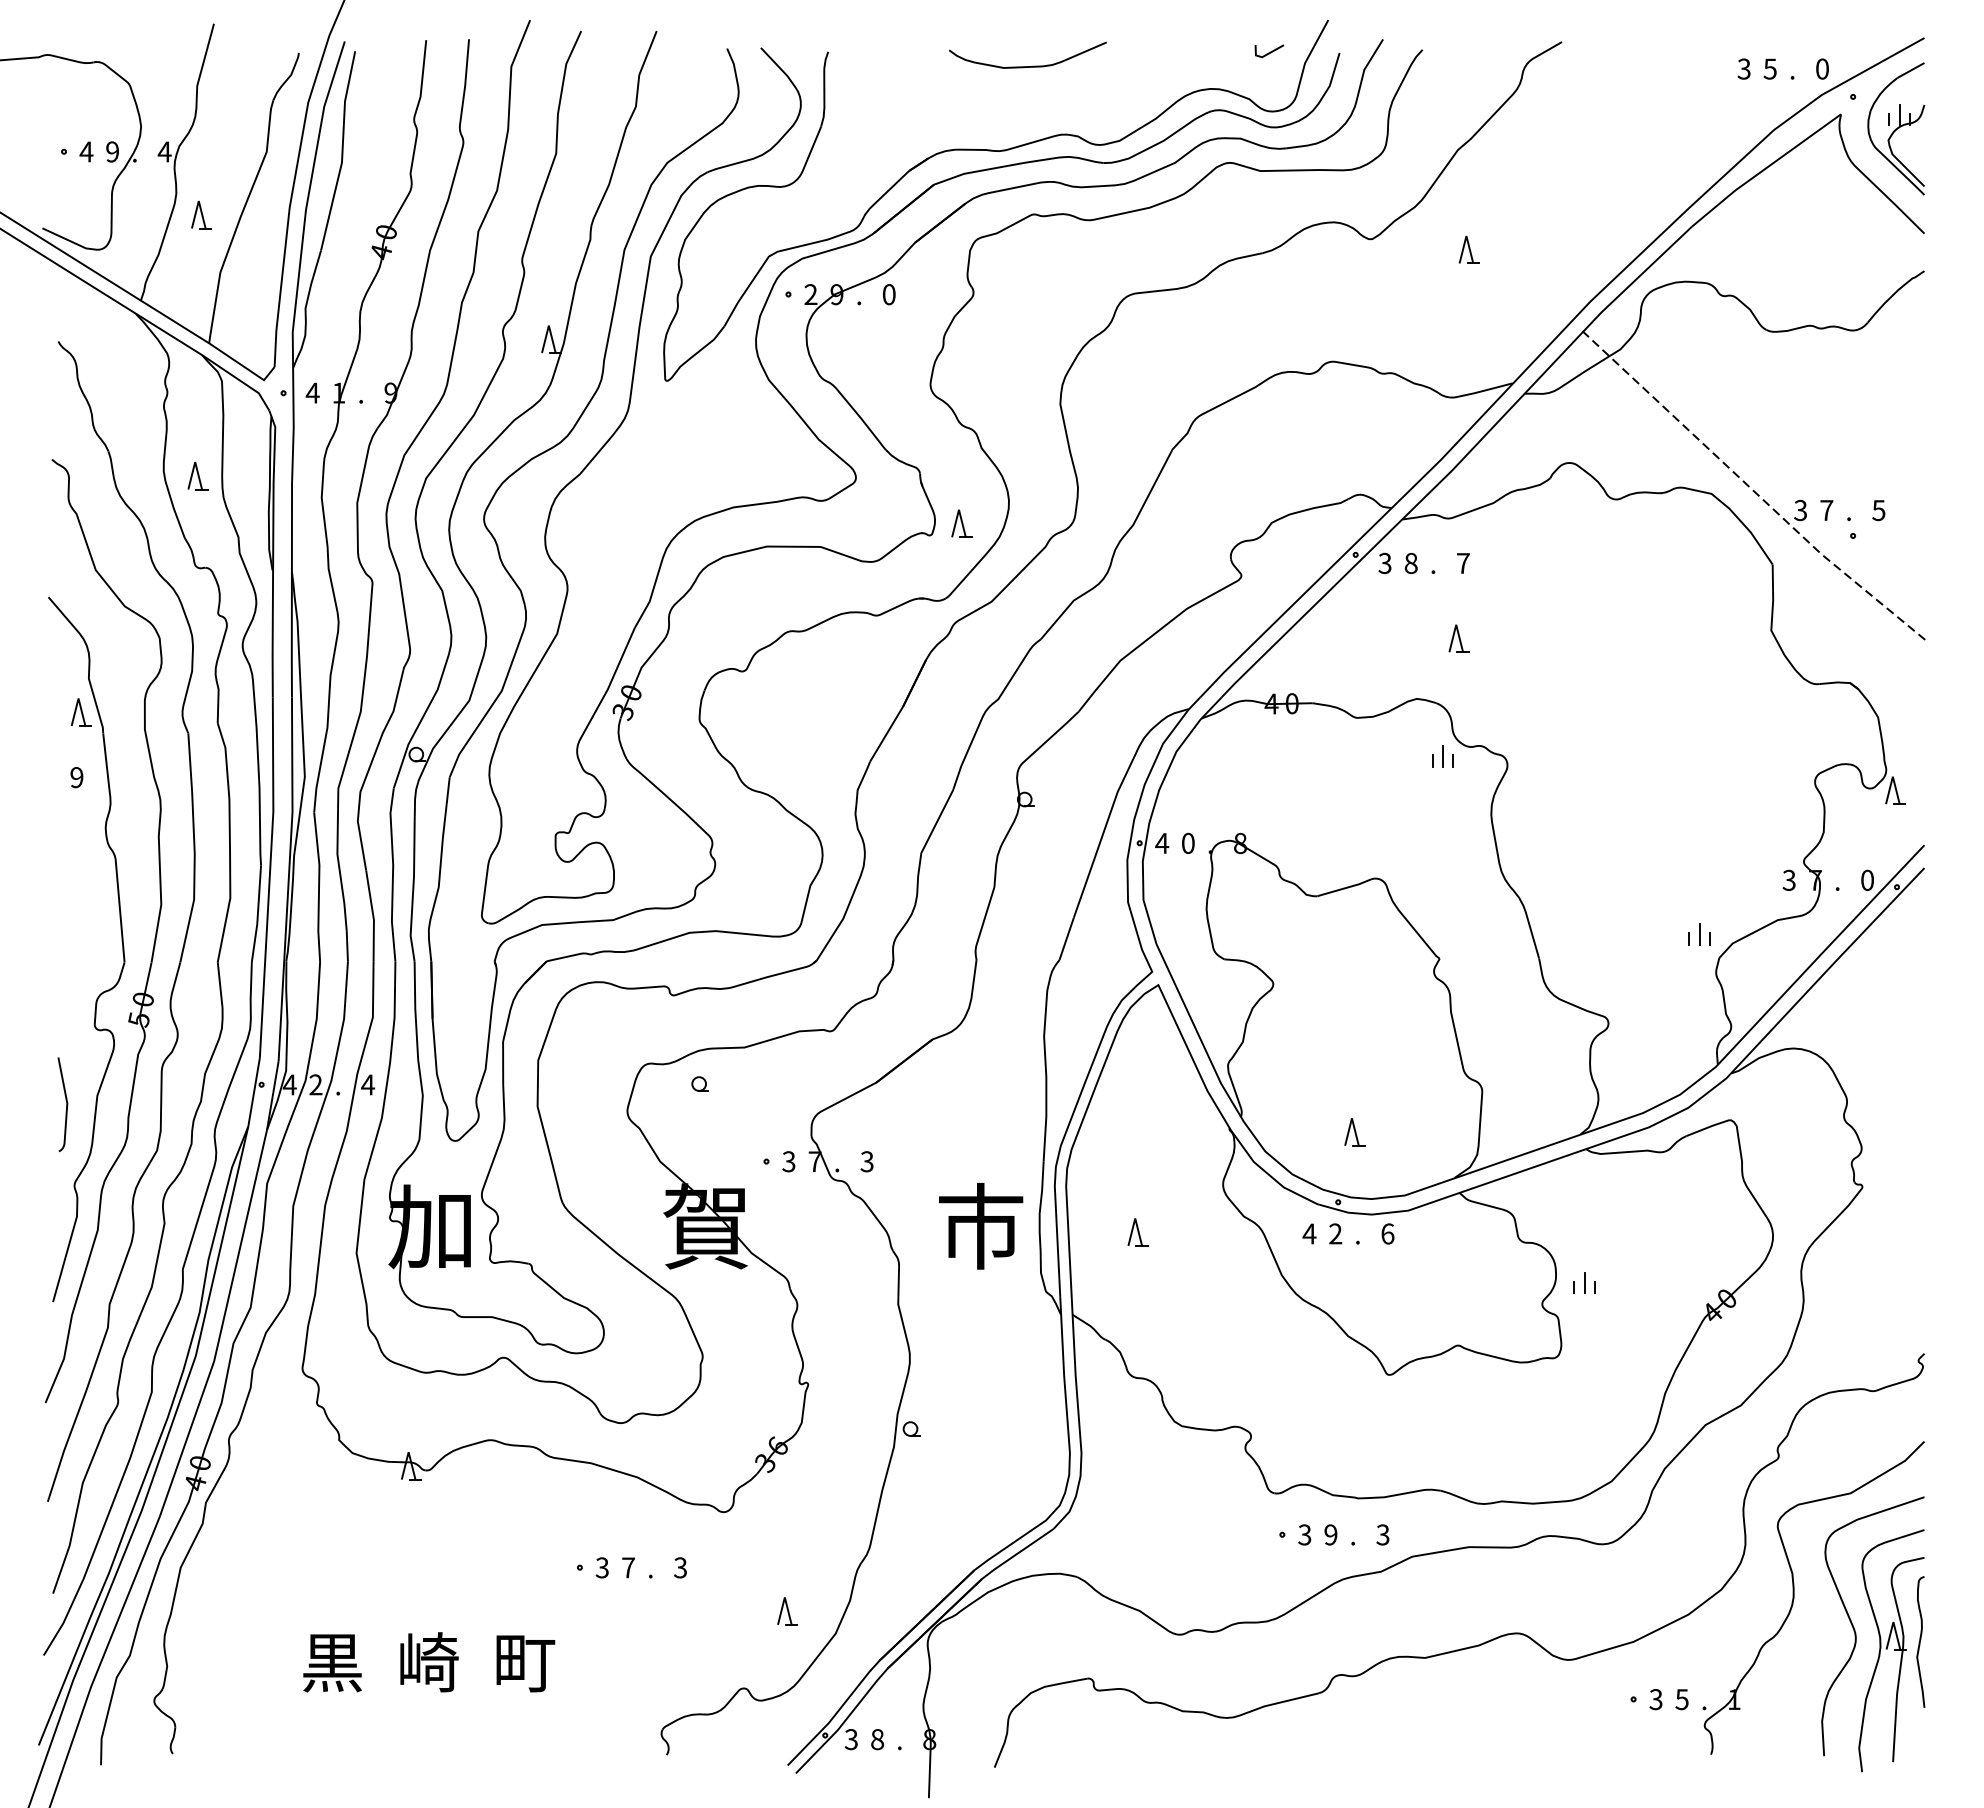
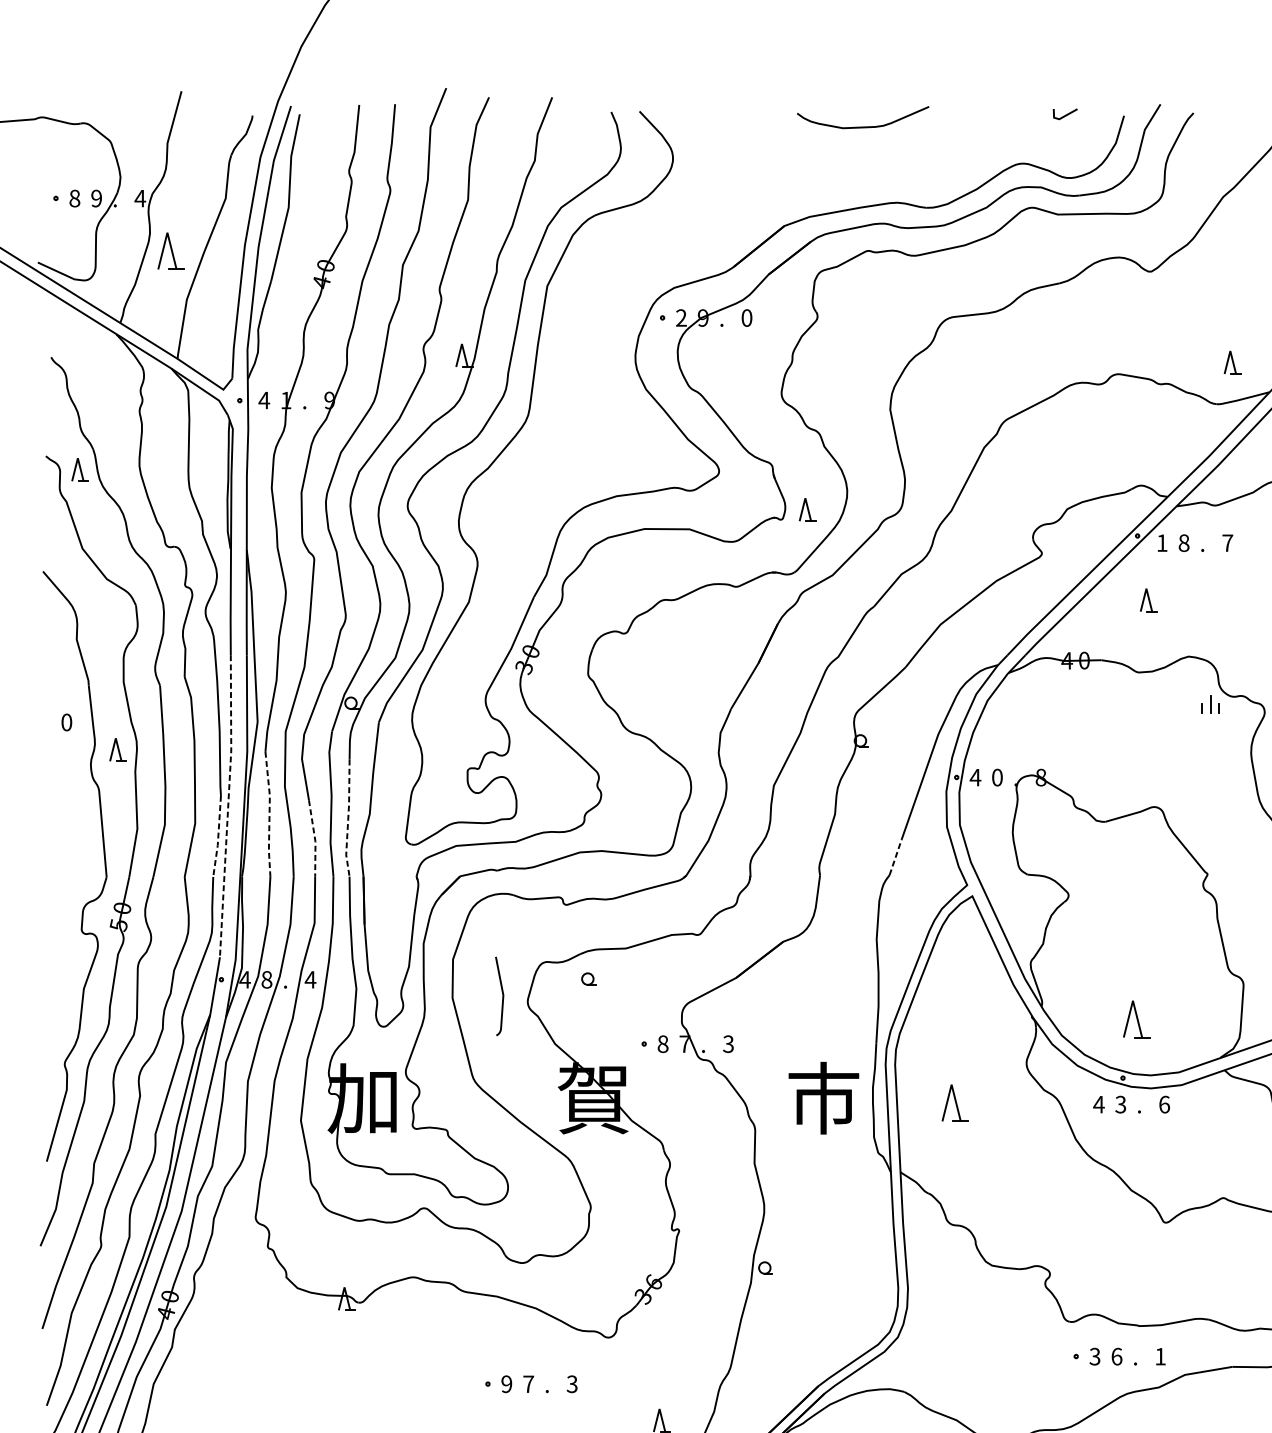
text: (86, 151) -> (74, 198), 4 -> 8
part: (995, 151) -> (835, 198), removed
part: (201, 214) -> (171, 250), size x1.6
part: (1468, 249) -> (1232, 362), moved
part: (197, 475) -> (79, 469), moved
text: (1384, 563) -> (1161, 543), 3 -> 1
part: (1458, 638) -> (1148, 600), moved
part: (81, 712) -> (118, 750), moved
text: (76, 777) -> (66, 722), 9 -> 0
line: (269, 877) -> (228, 806), solid -> dashed
line: (319, 887) -> (269, 814), solid -> dashed
line: (413, 892) -> (348, 818), solid -> dashed
line: (257, 914) -> (217, 837), solid -> dashed
line: (373, 916) -> (315, 838), solid -> dashed
line: (1066, 938) -> (895, 857), solid -> dashed
text: (315, 1084) -> (266, 979), 2 -> 8
curve: (66, 1104) -> (502, 996), moved
part: (1354, 1132) -> (1136, 1019), size x1.6
text: (788, 1161) -> (662, 1043), 3 -> 8
part: (1137, 1232) -> (954, 1103), size x1.6
text: (1335, 1233) -> (1120, 1104), 2 -> 3
text: (1330, 1534) -> (1116, 1356), 9 -> 6
text: (1382, 1534) -> (1160, 1356), 3 -> 1
text: (601, 1567) -> (506, 1383), 3 -> 9

